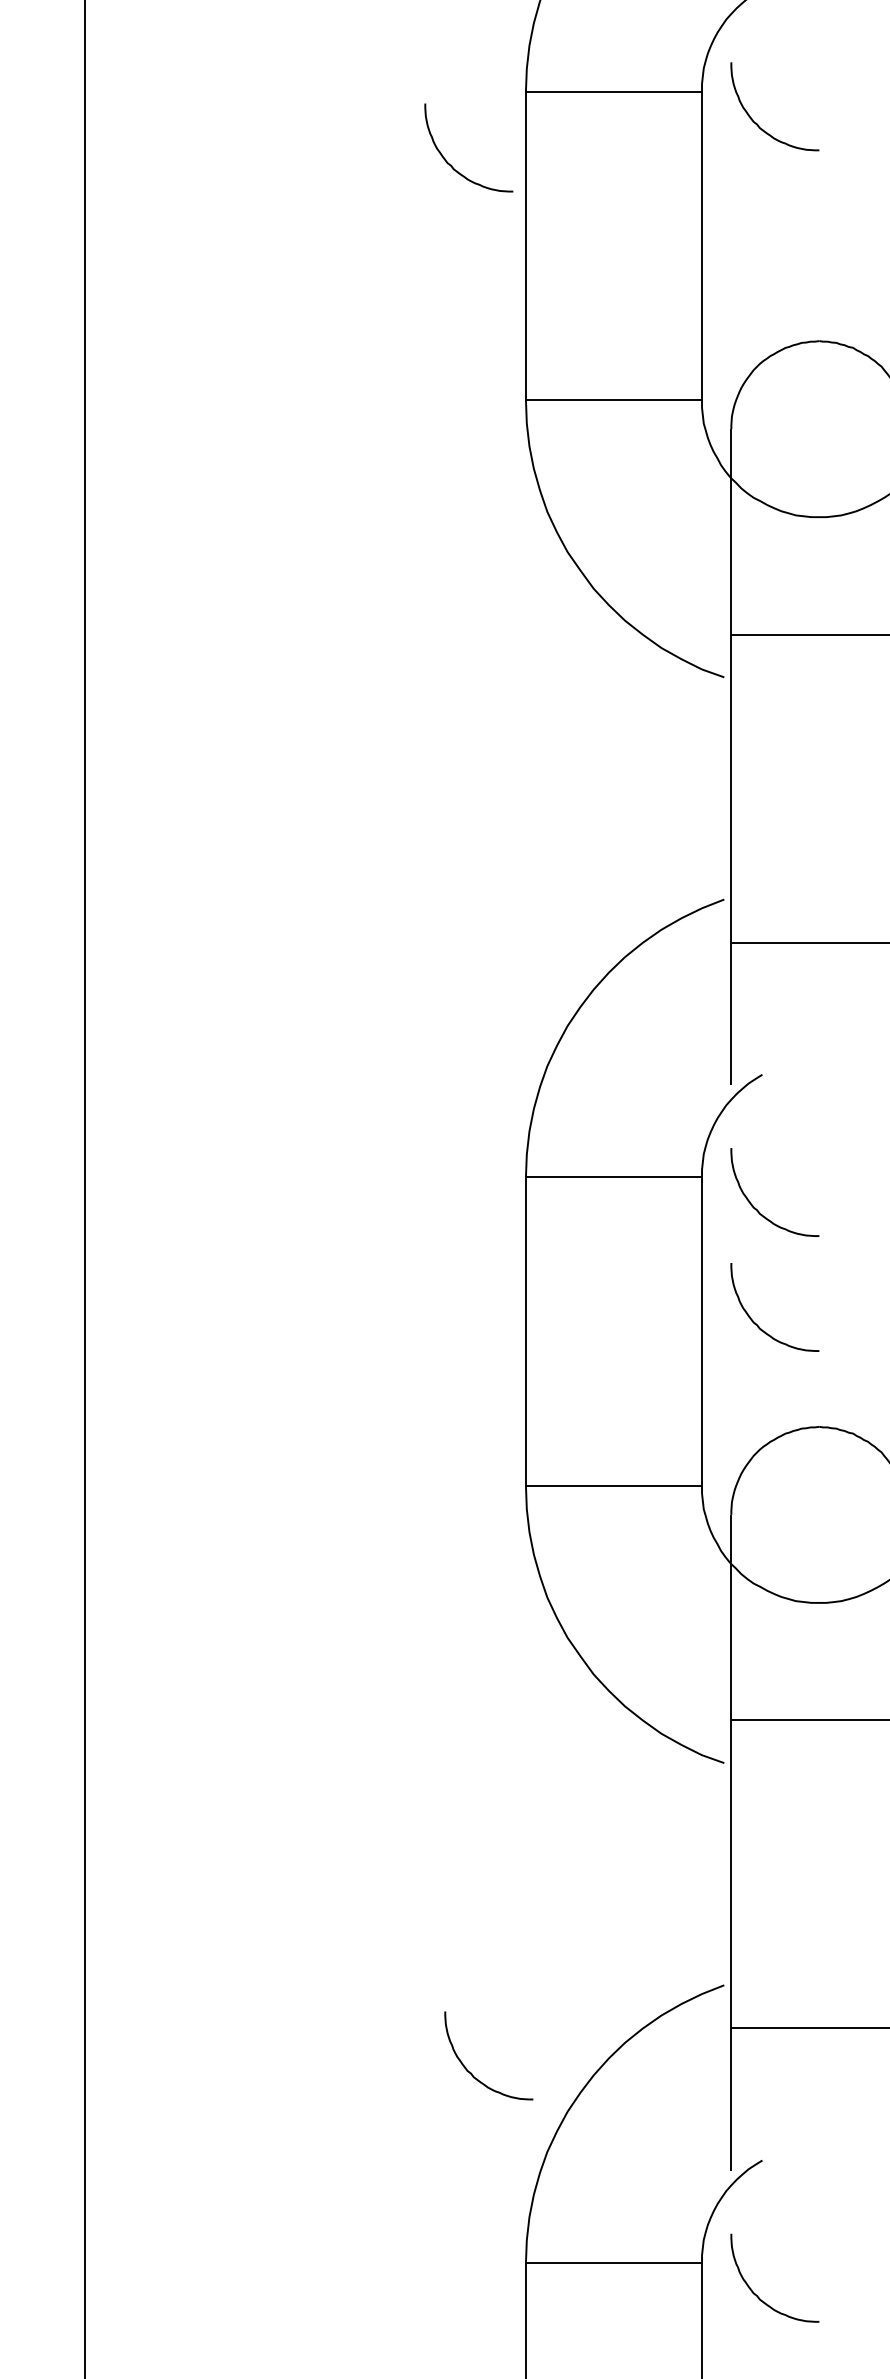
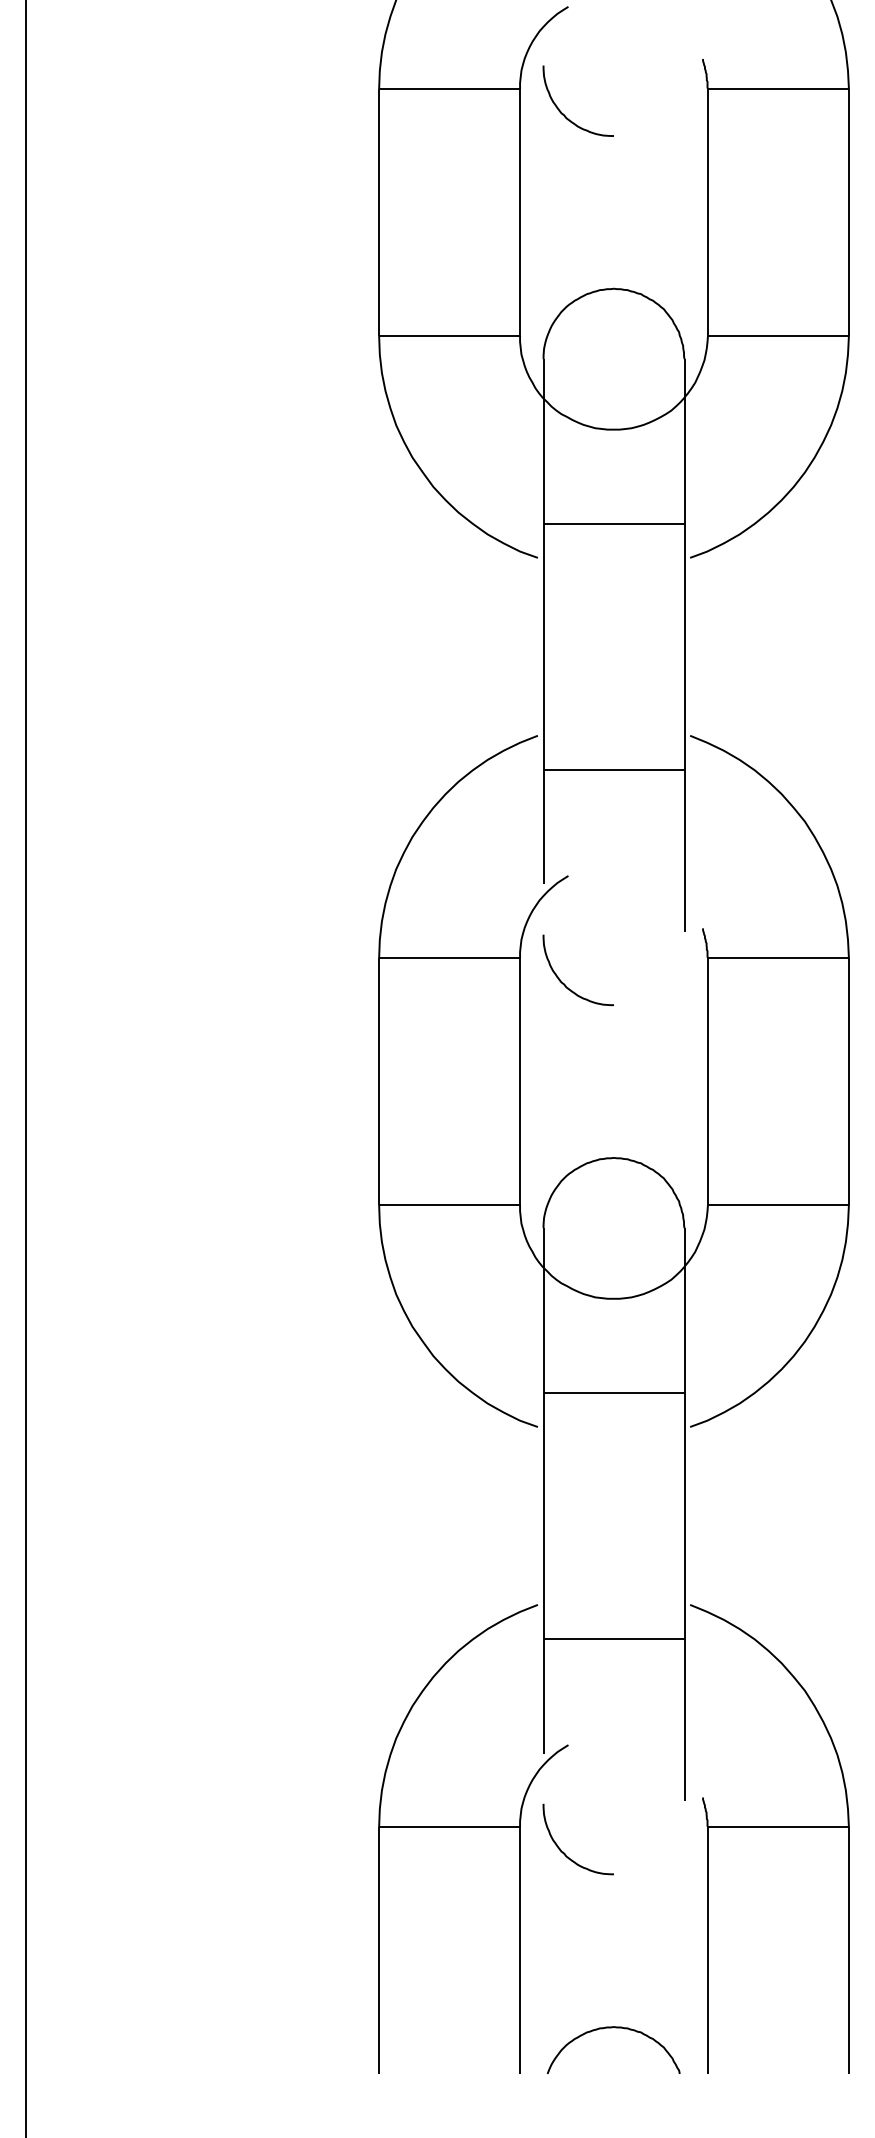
curve: (450, 163) -> (318, 146), removed
curve: (756, 1322) -> (563, 1074), removed
curve: (471, 2072) -> (335, 1674), removed

